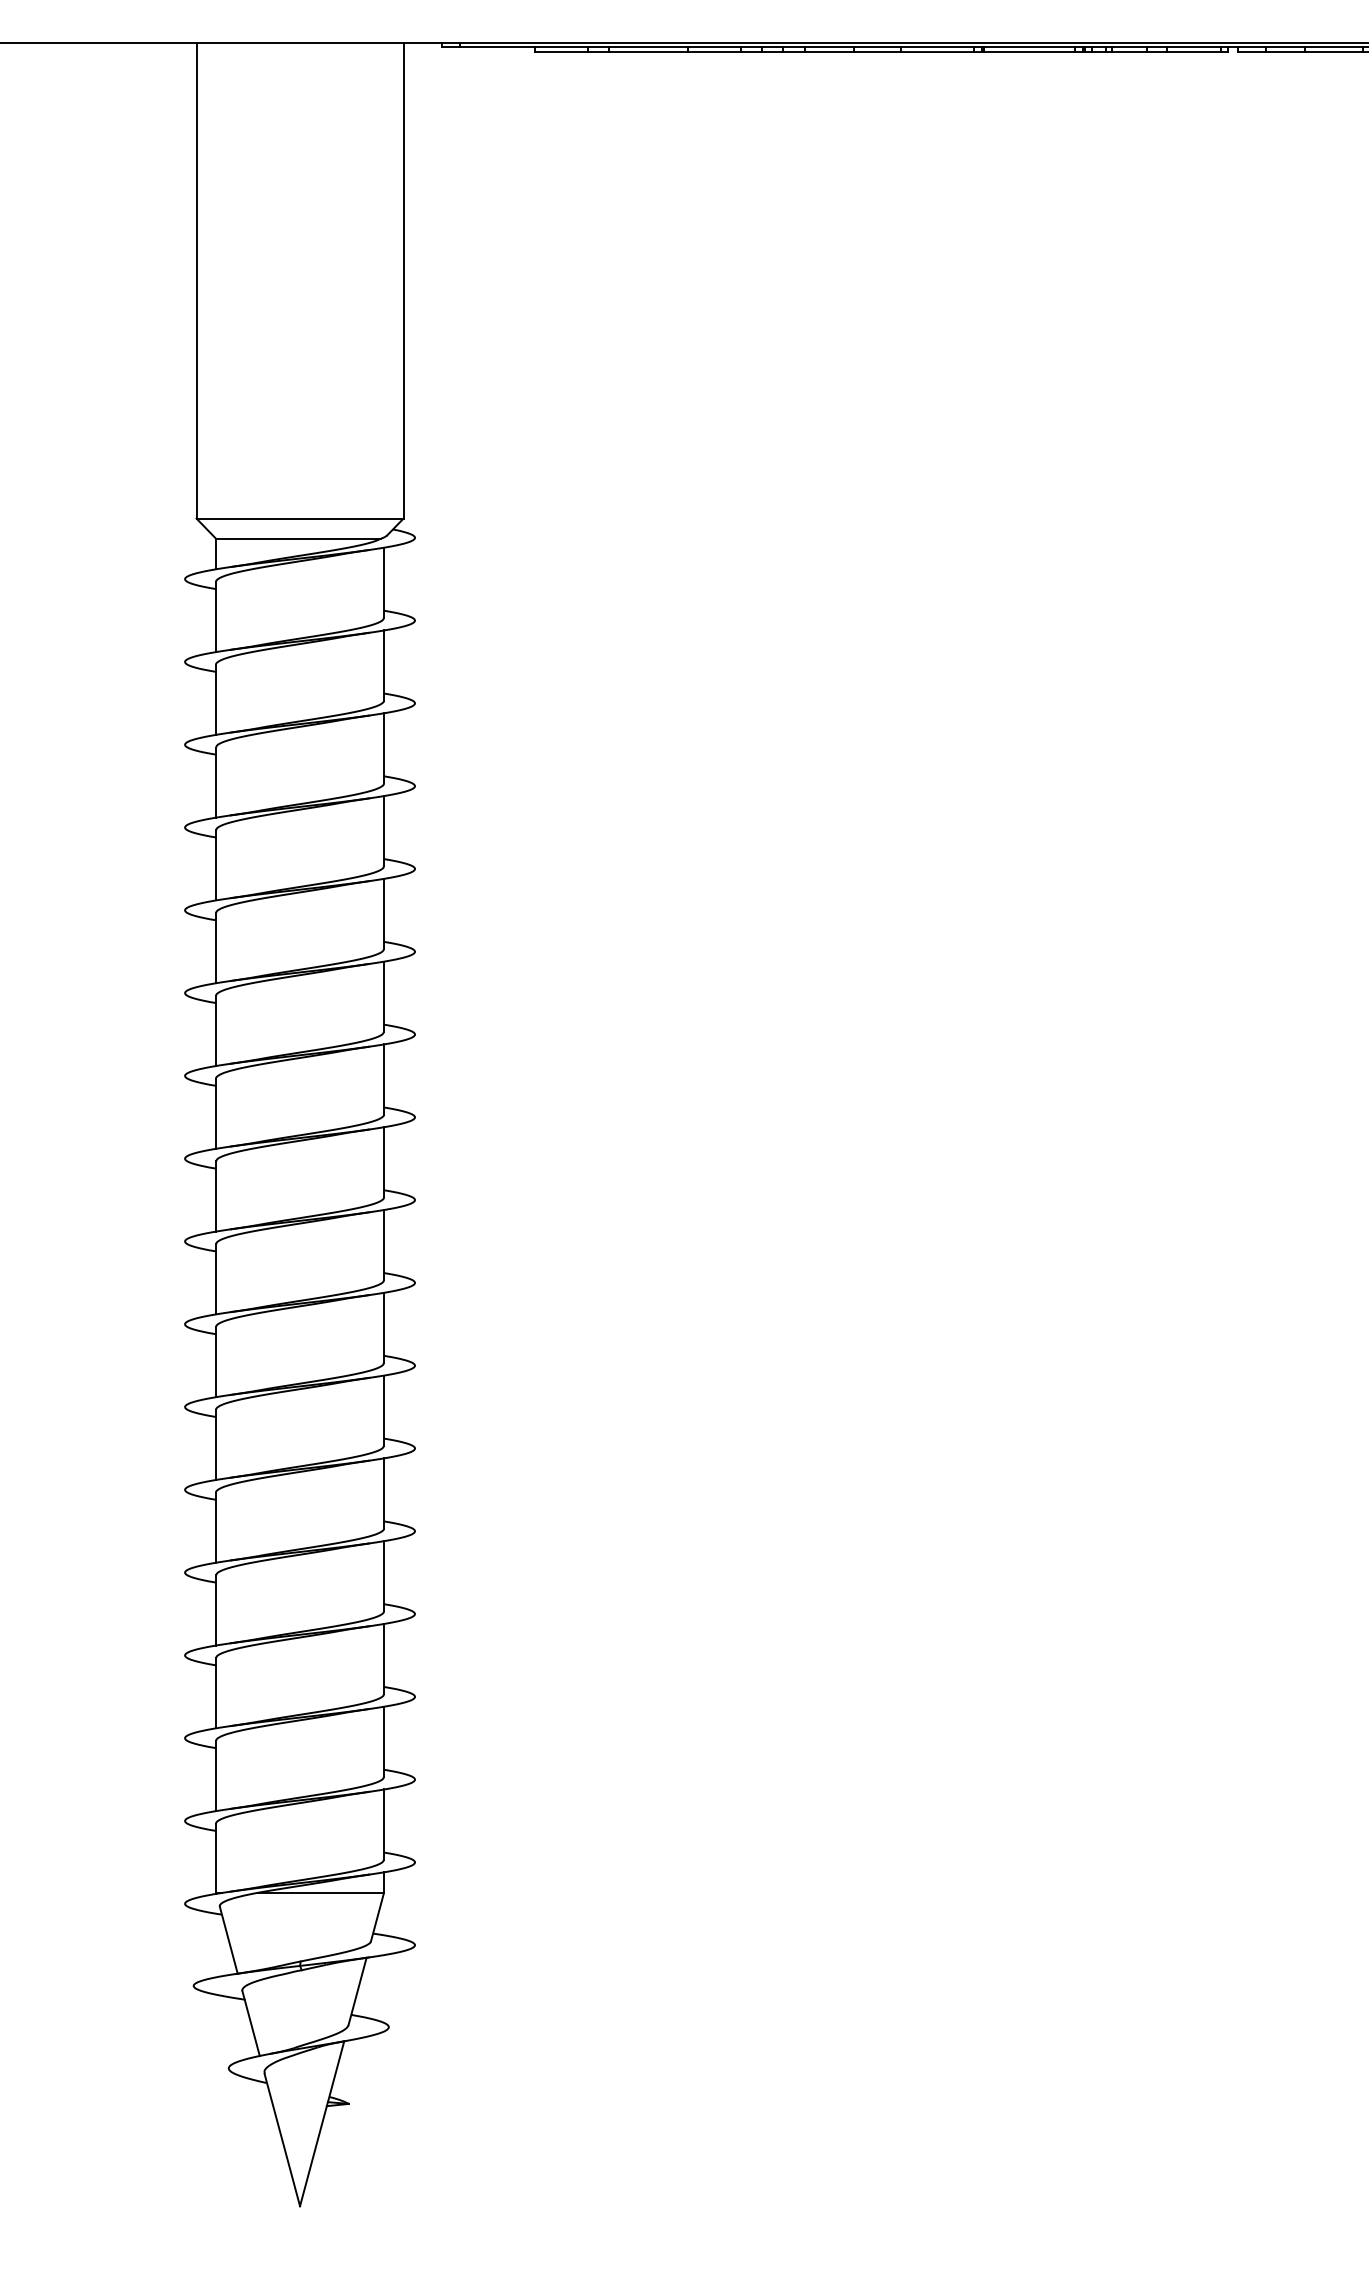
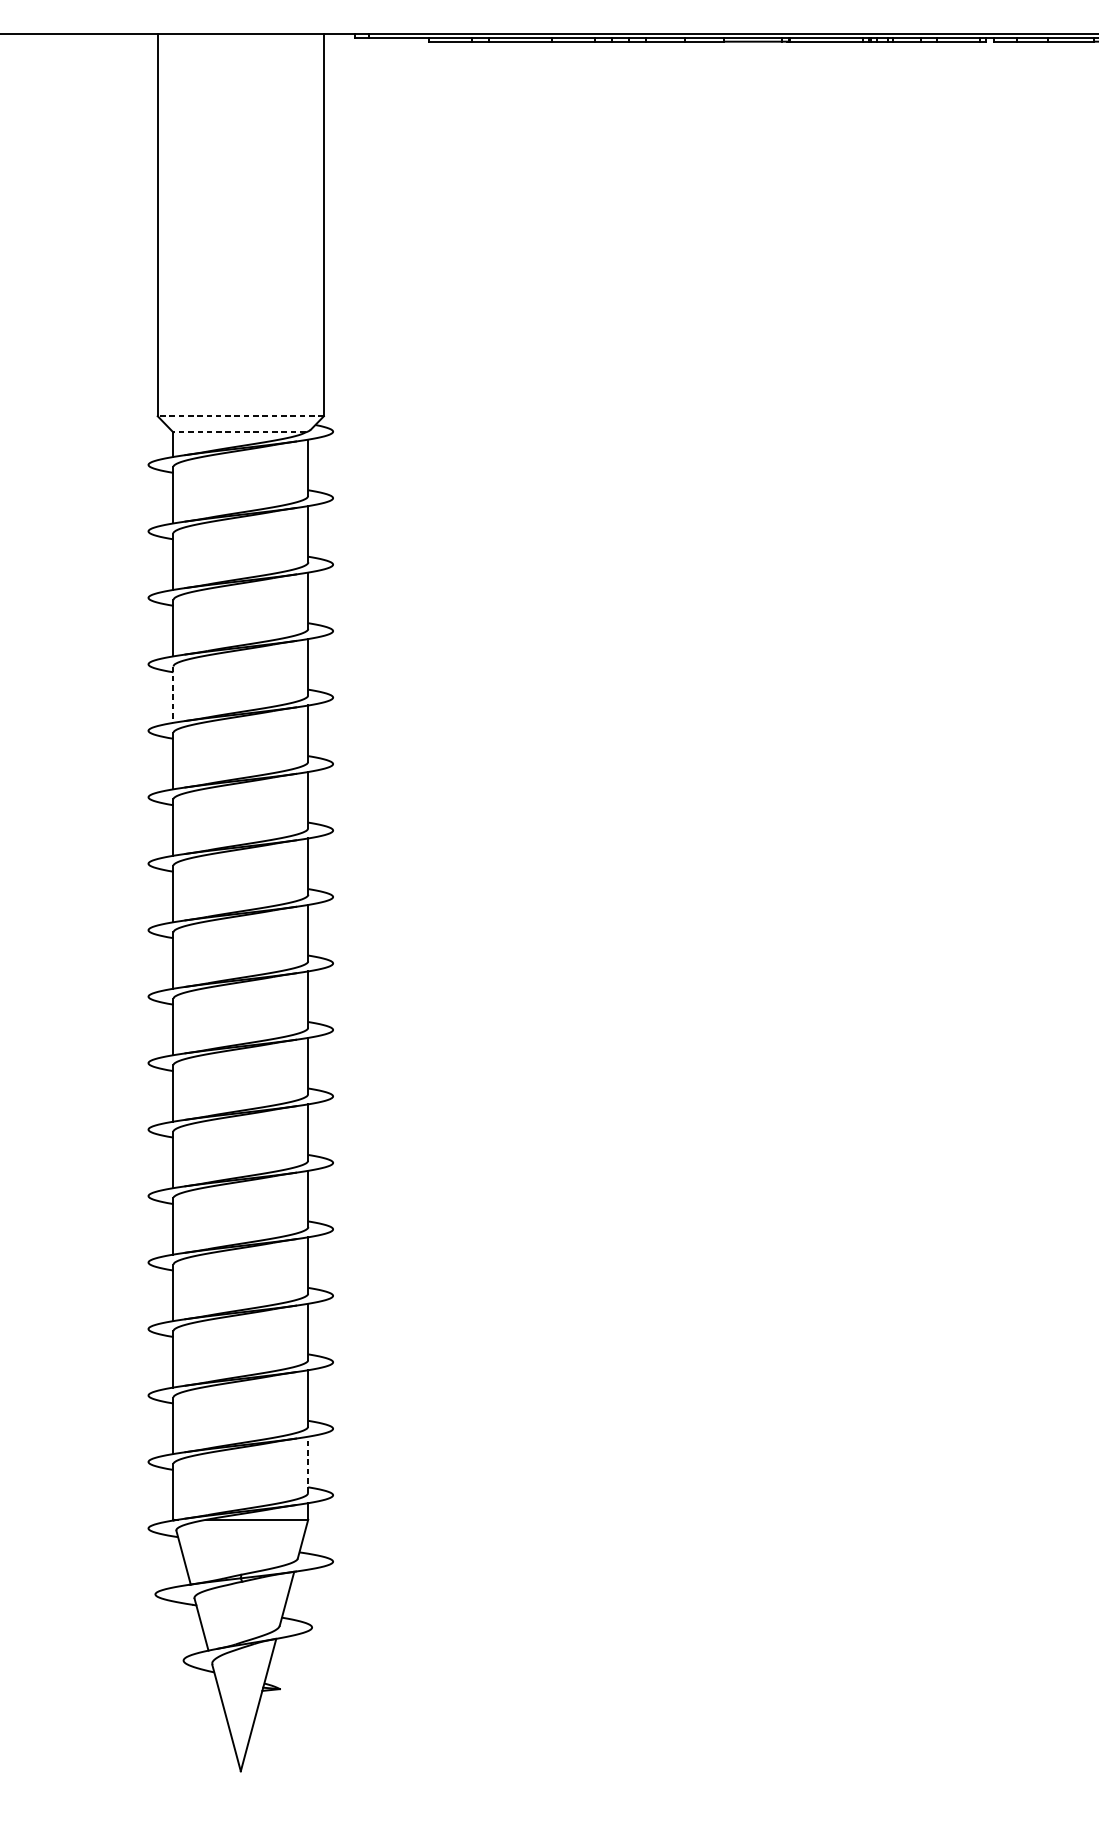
line: (299, 518) -> (240, 416), solid -> dashed
line: (297, 538) -> (238, 432), solid -> dashed
line: (216, 865) -> (173, 694), solid -> dashed
line: (383, 1824) -> (307, 1464), solid -> dashed

